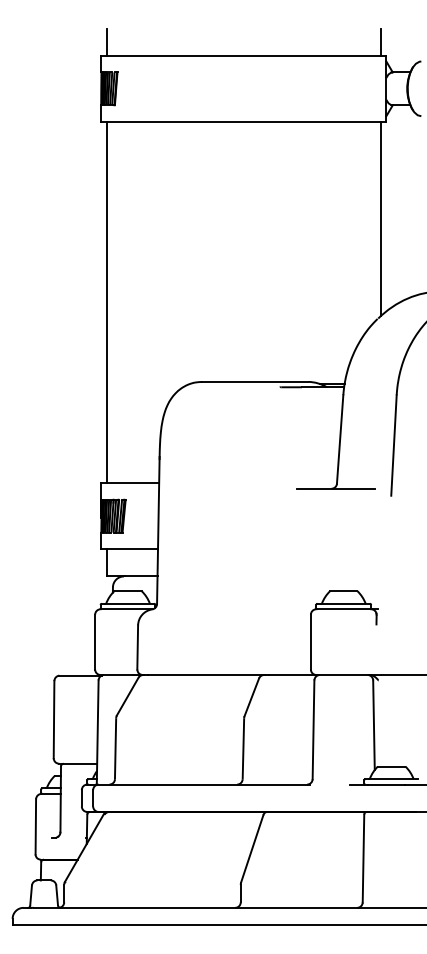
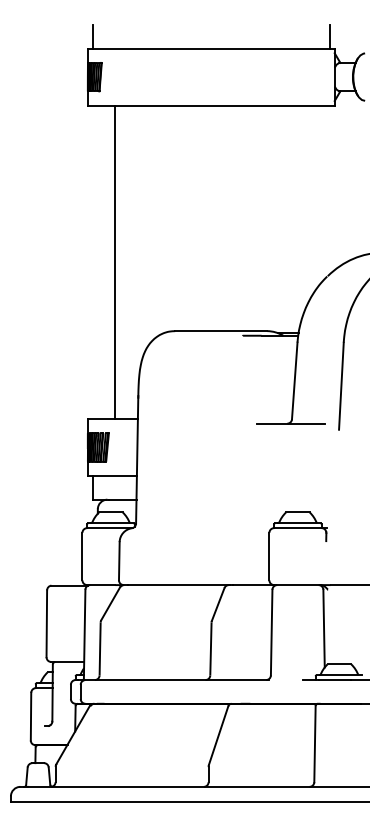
line: (380, 218) -> (329, 189), removed
line: (106, 302) -> (114, 262), moved

